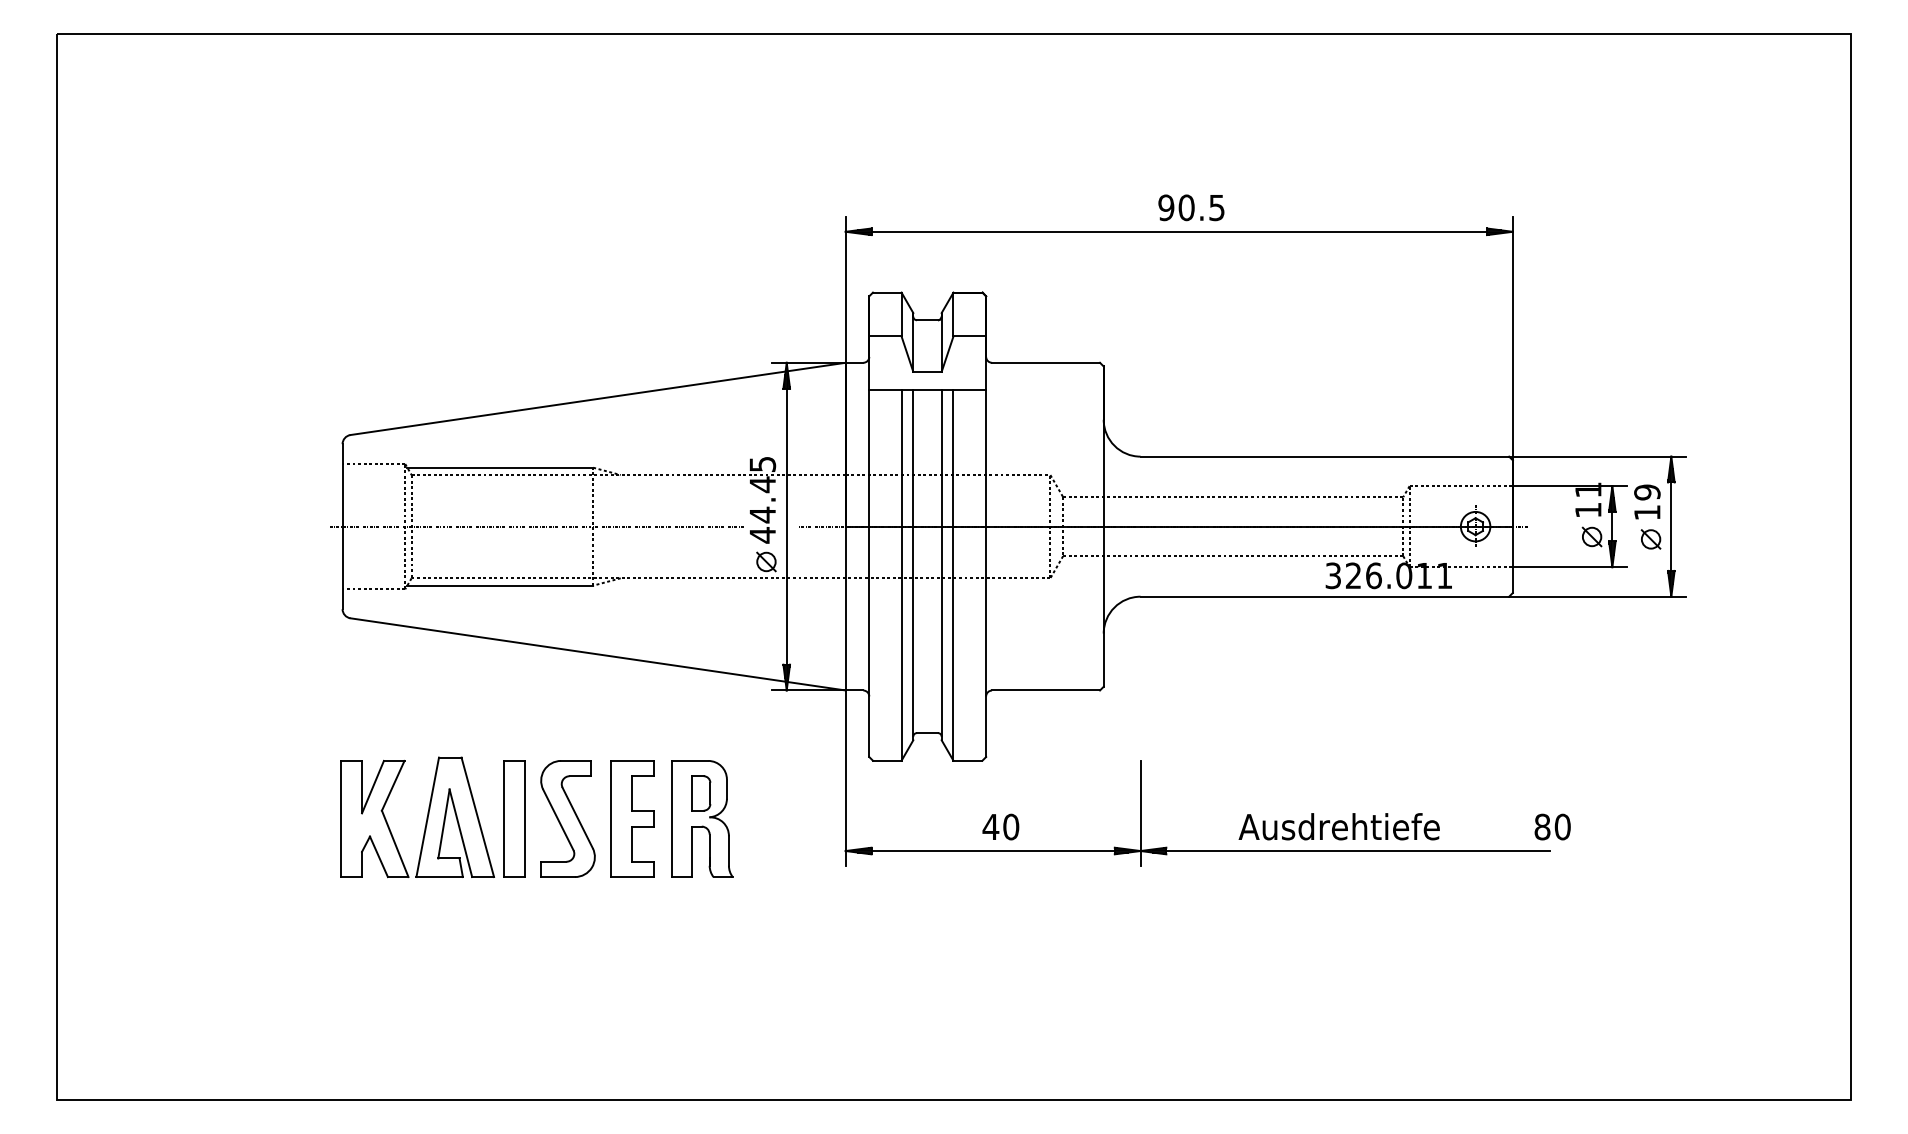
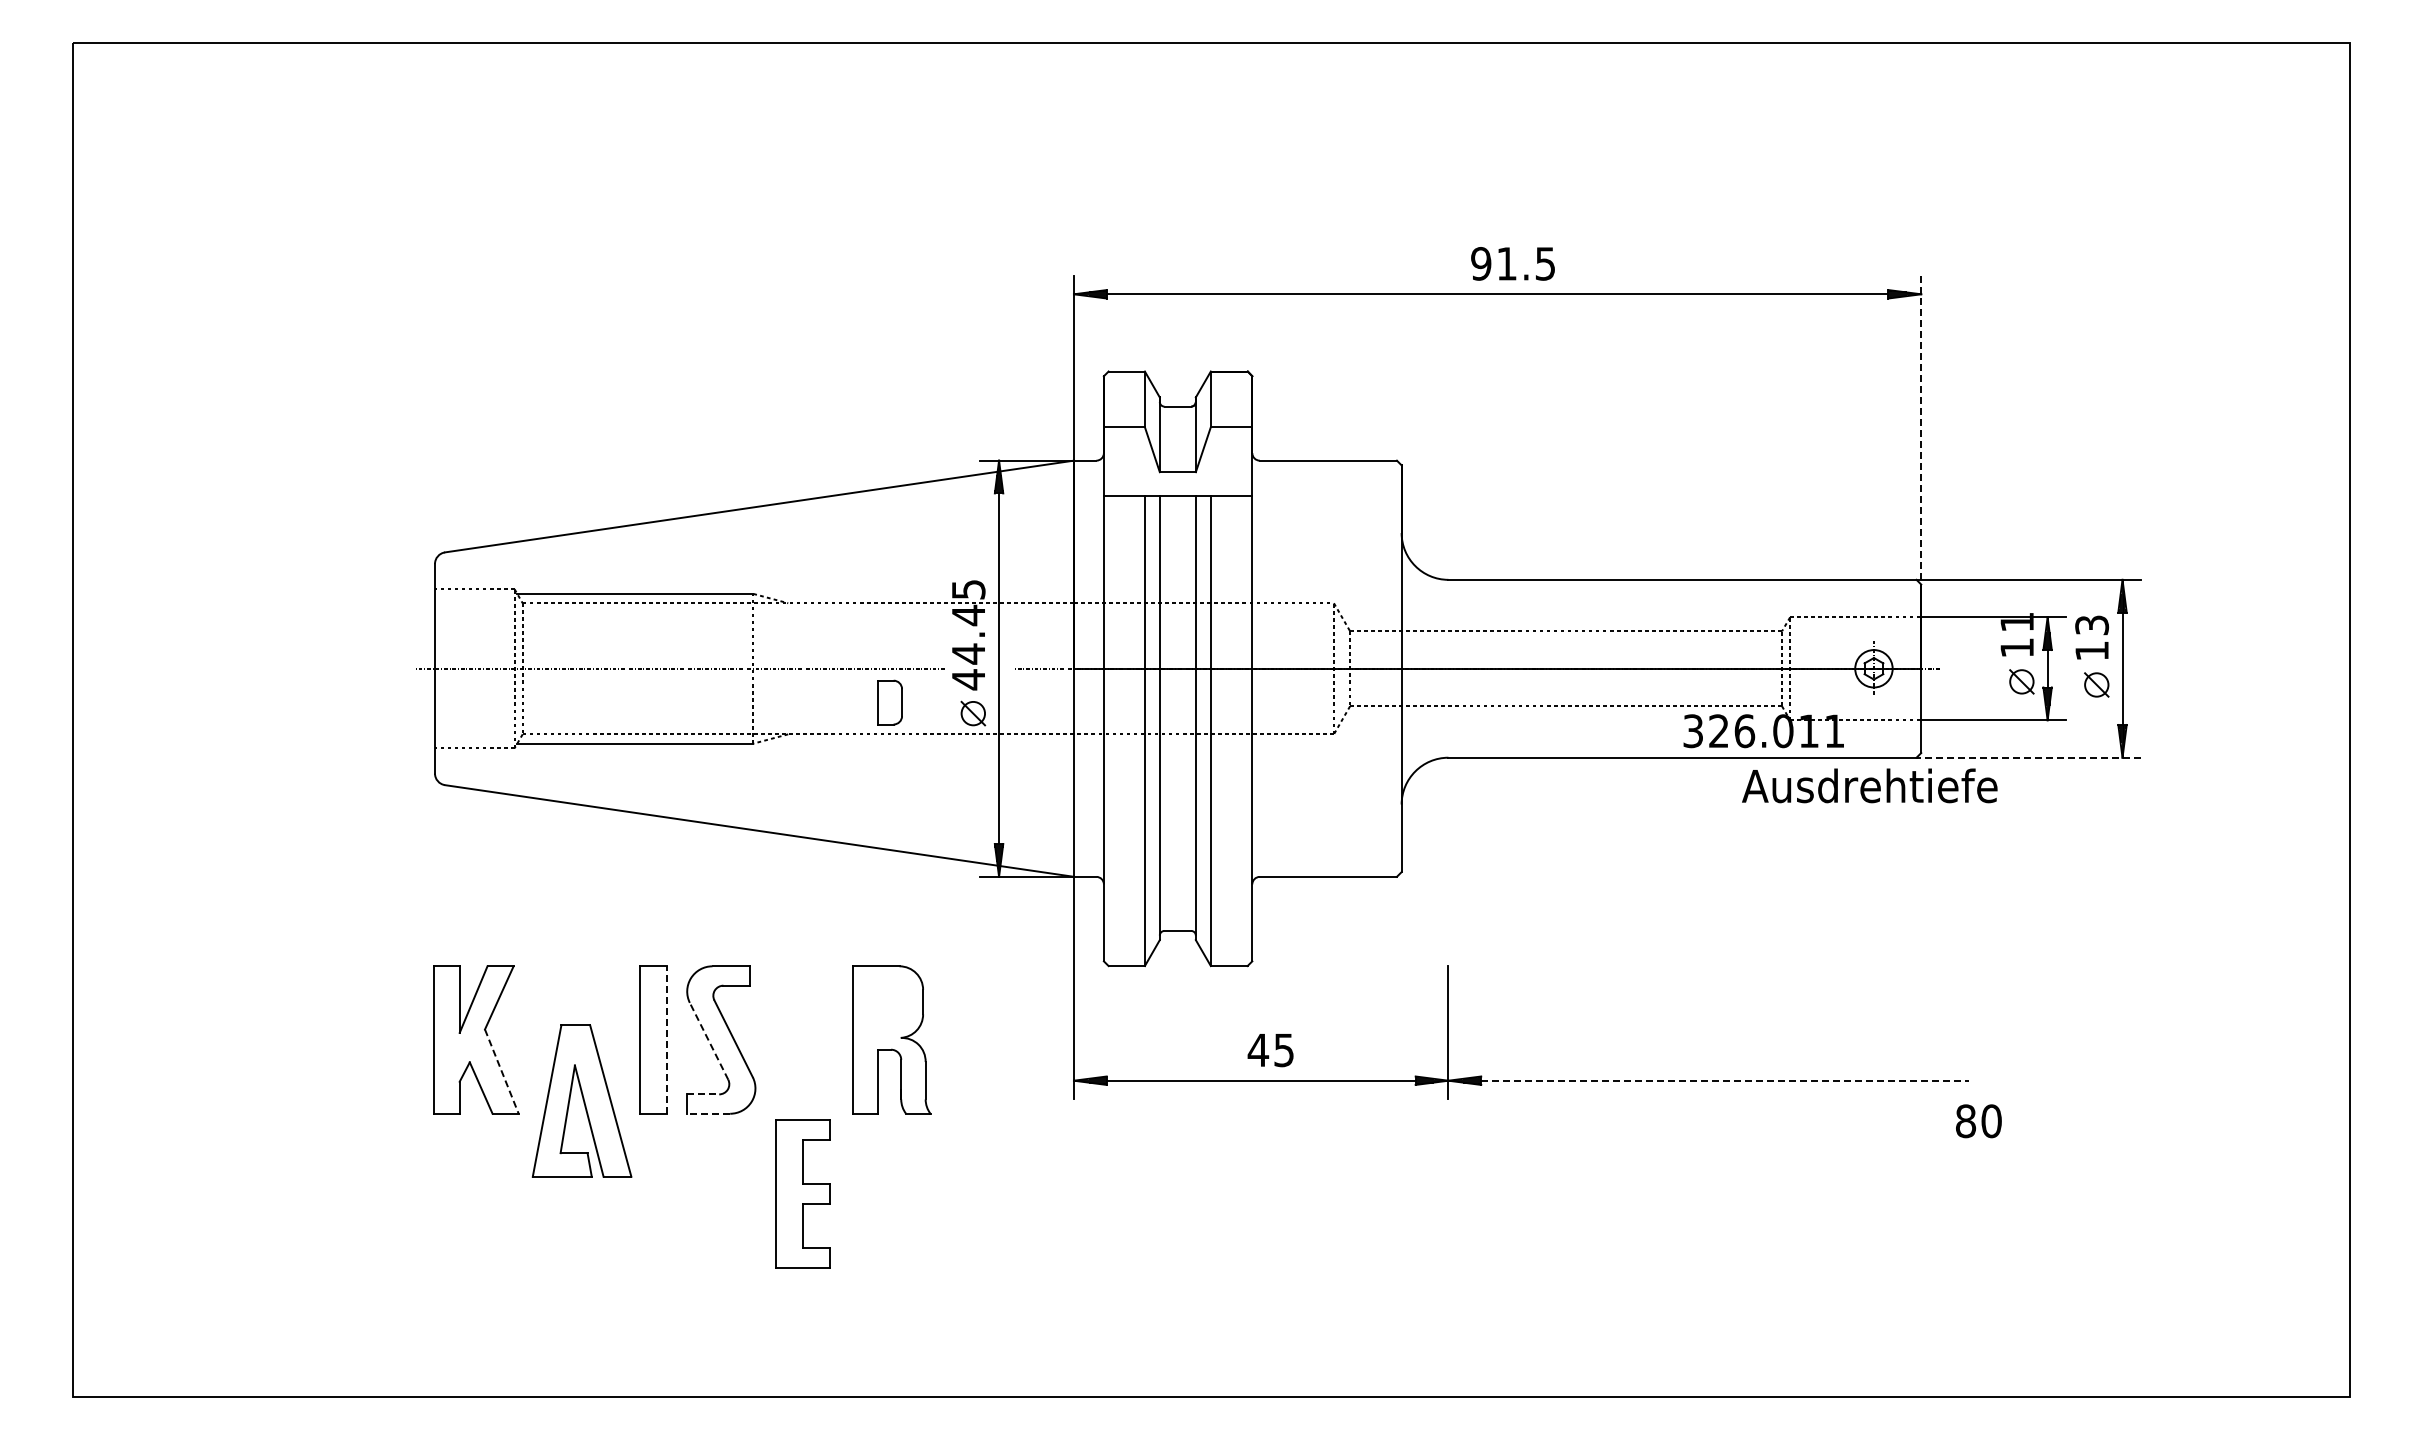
text: (1187, 207) -> (1507, 263), 90.5 -> 91.5
line: (1513, 339) -> (1921, 430), solid -> dashed
text: (1646, 492) -> (2091, 625), 19 -> 13
line: (1597, 596) -> (2028, 757), solid -> dashed
part: (700, 793) -> (889, 702), moved
part: (454, 816) -> (581, 1100), moved
part: (631, 818) -> (802, 1193), moved
line: (524, 819) -> (666, 1040), solid -> dashed
line: (557, 819) -> (708, 1040), solid -> dashed
text: (1339, 826) -> (1869, 785), moved
text: (1011, 827) -> (1284, 1050), 40 -> 45
text: (1552, 827) -> (1978, 1121), moved
line: (395, 844) -> (502, 1072), solid -> dashed
line: (1357, 850) -> (1724, 1080), solid -> dashed
line: (554, 861) -> (703, 1094), solid -> dashed
line: (557, 876) -> (708, 1113), solid -> dashed

